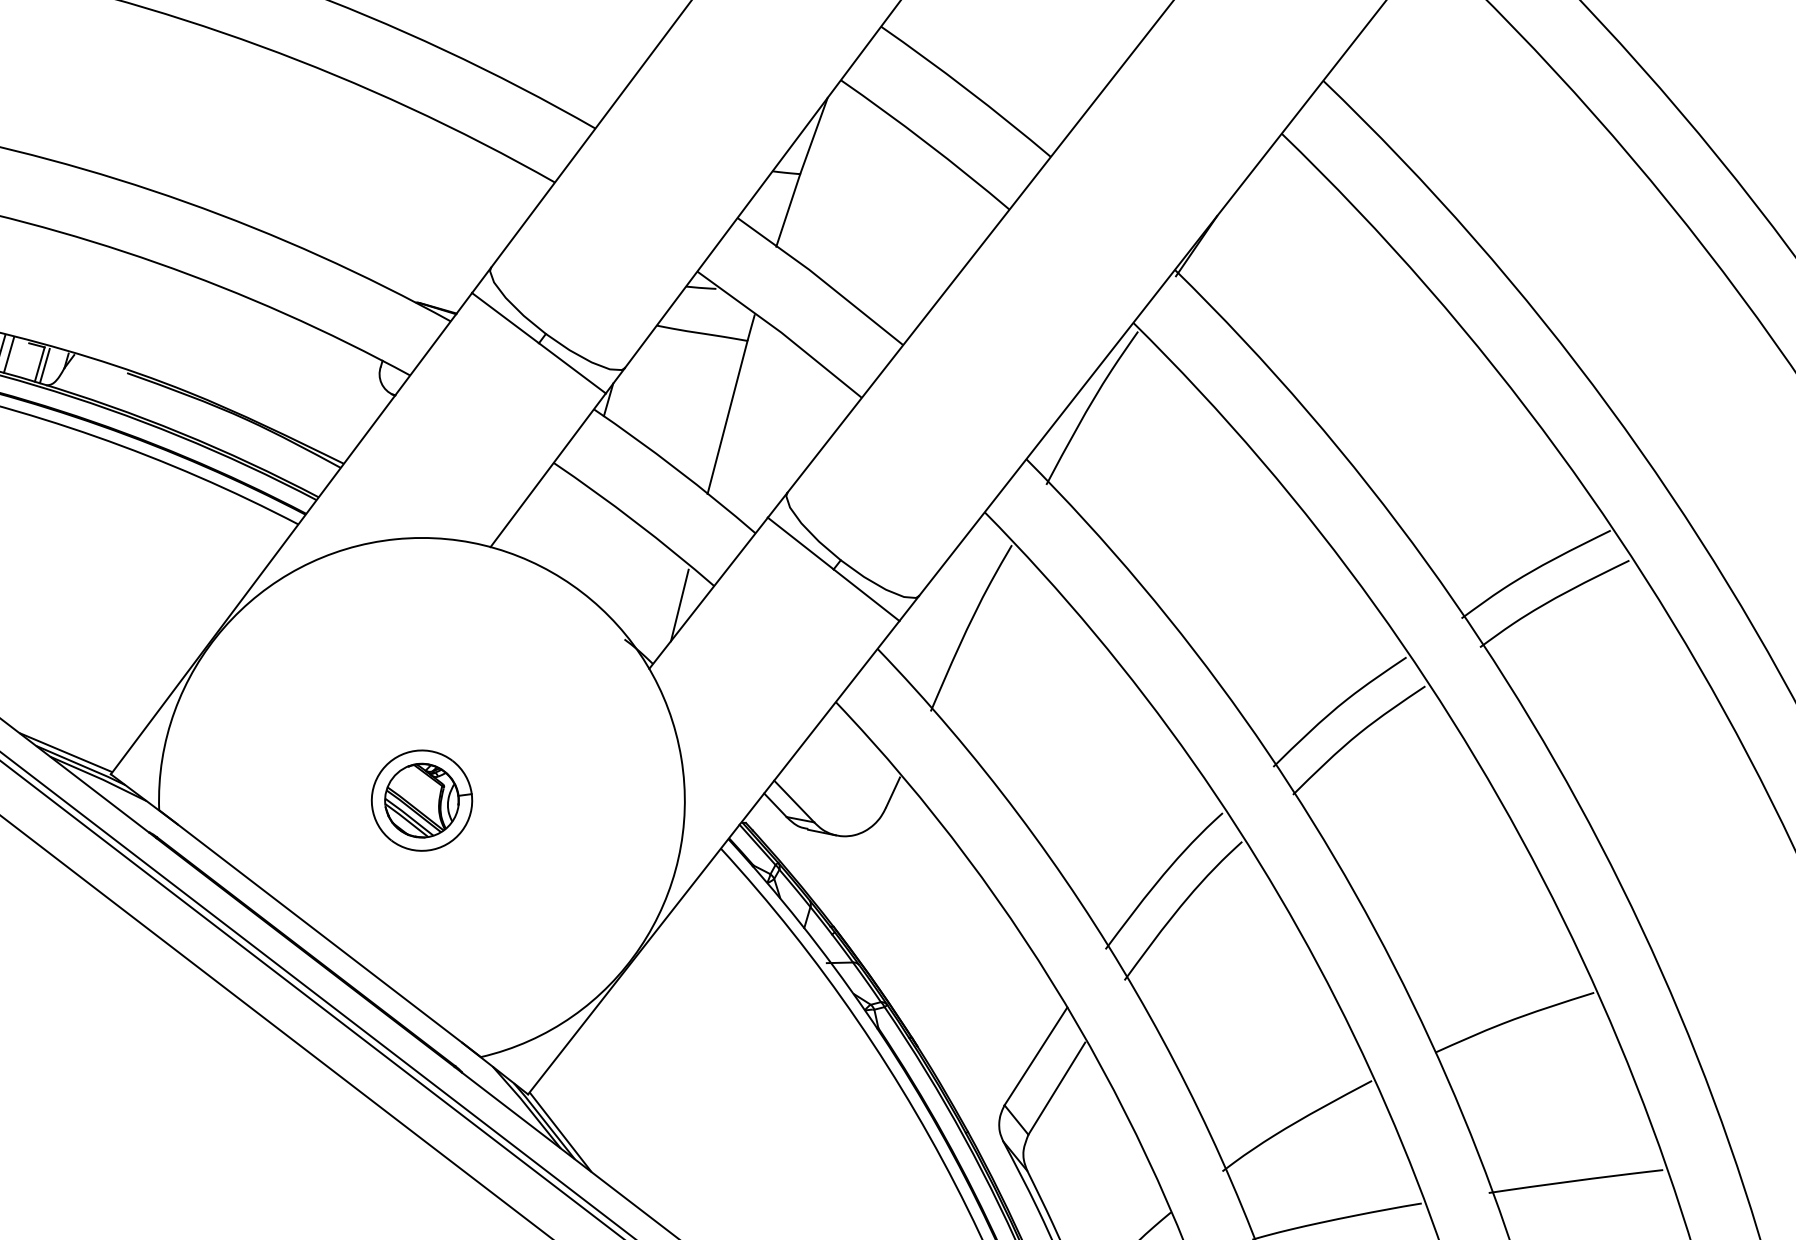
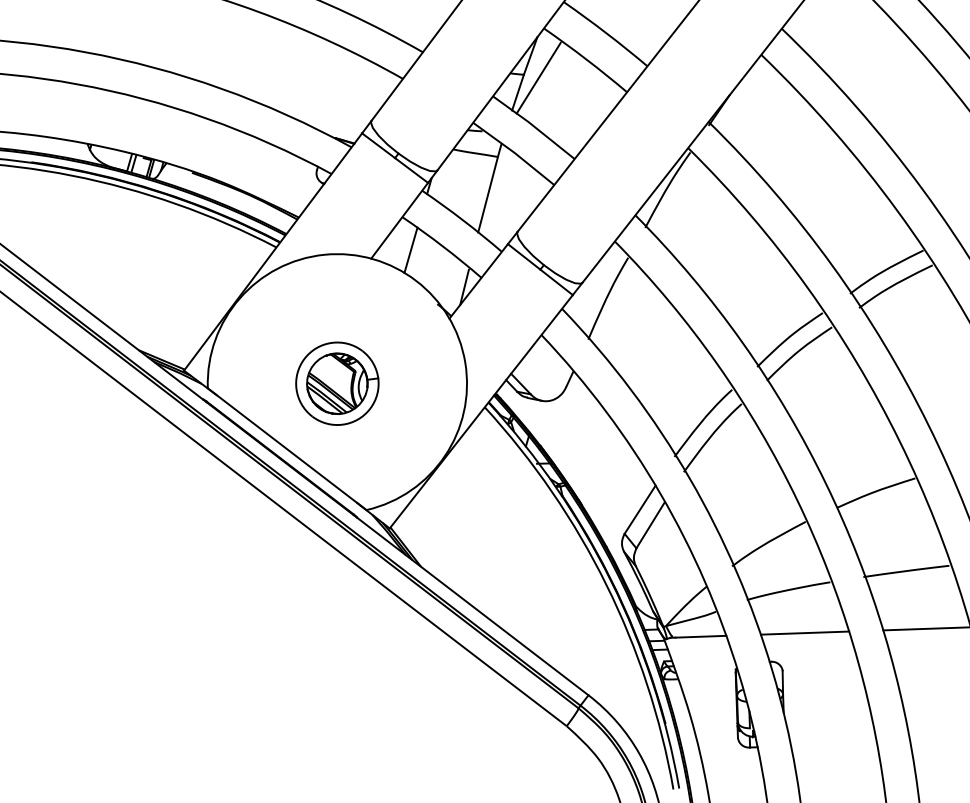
line: (829, 179) -> (538, 77), added
line: (570, 528) -> (410, 249), added
part: (422, 800) -> (337, 383), size x1.67

